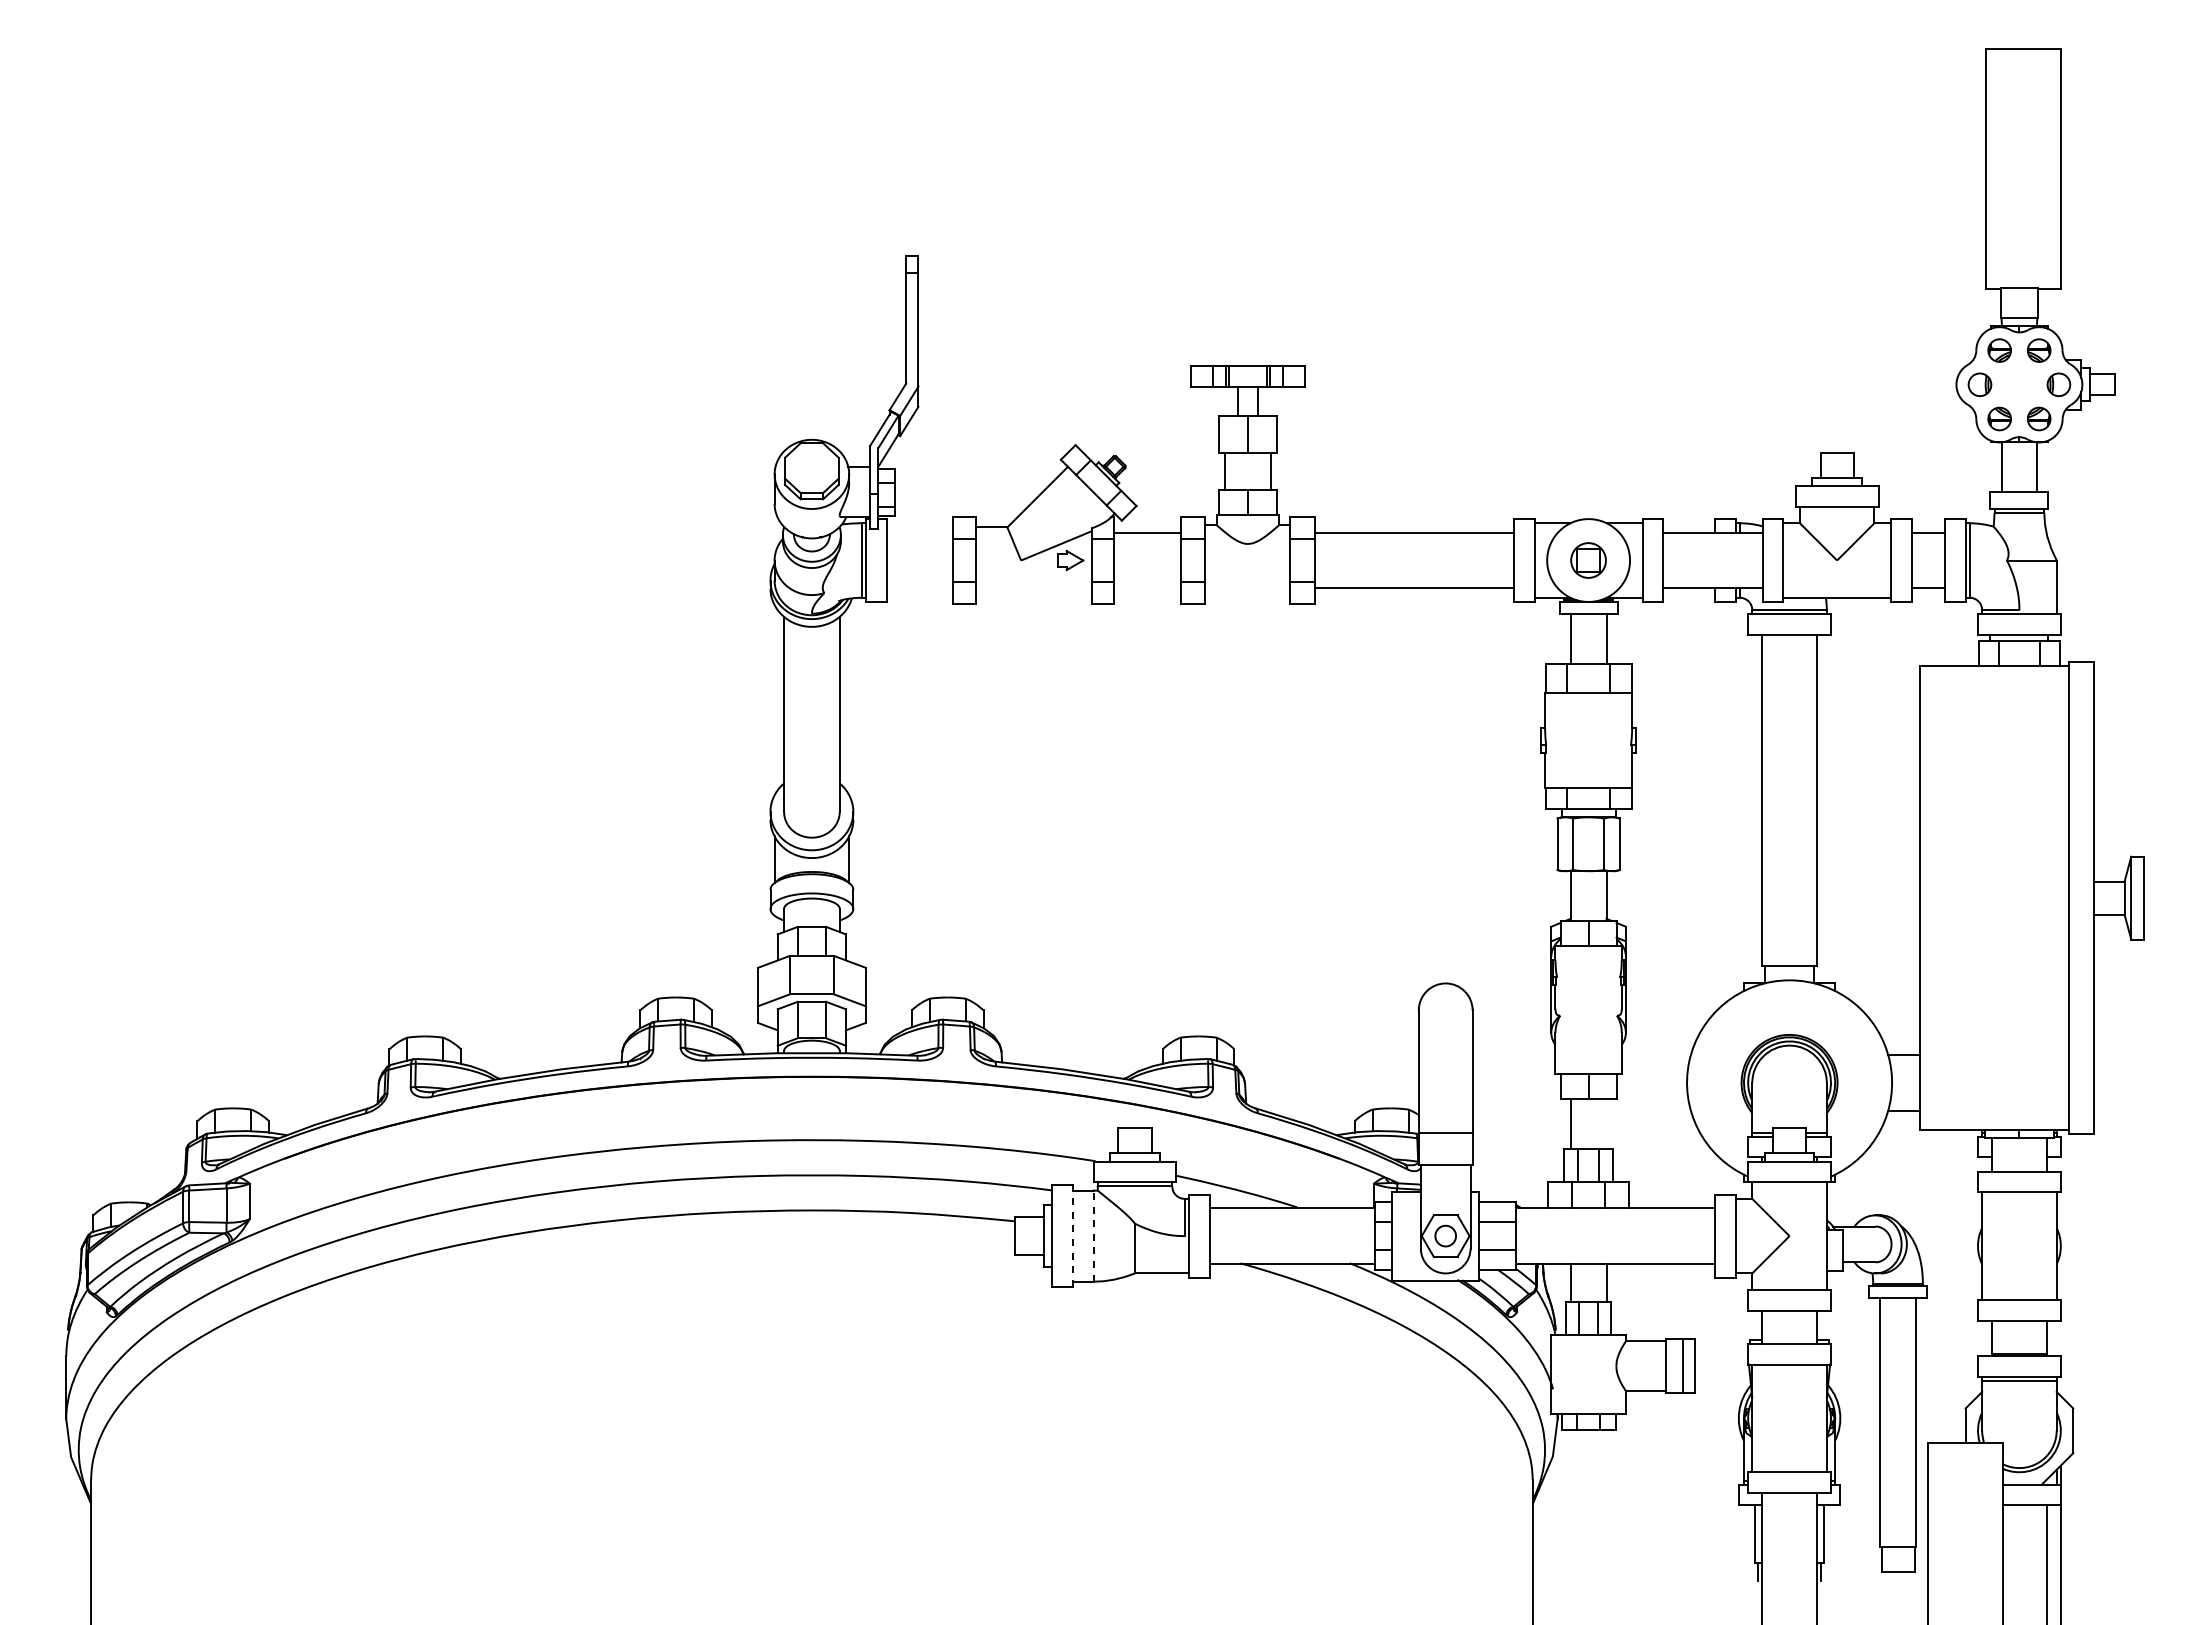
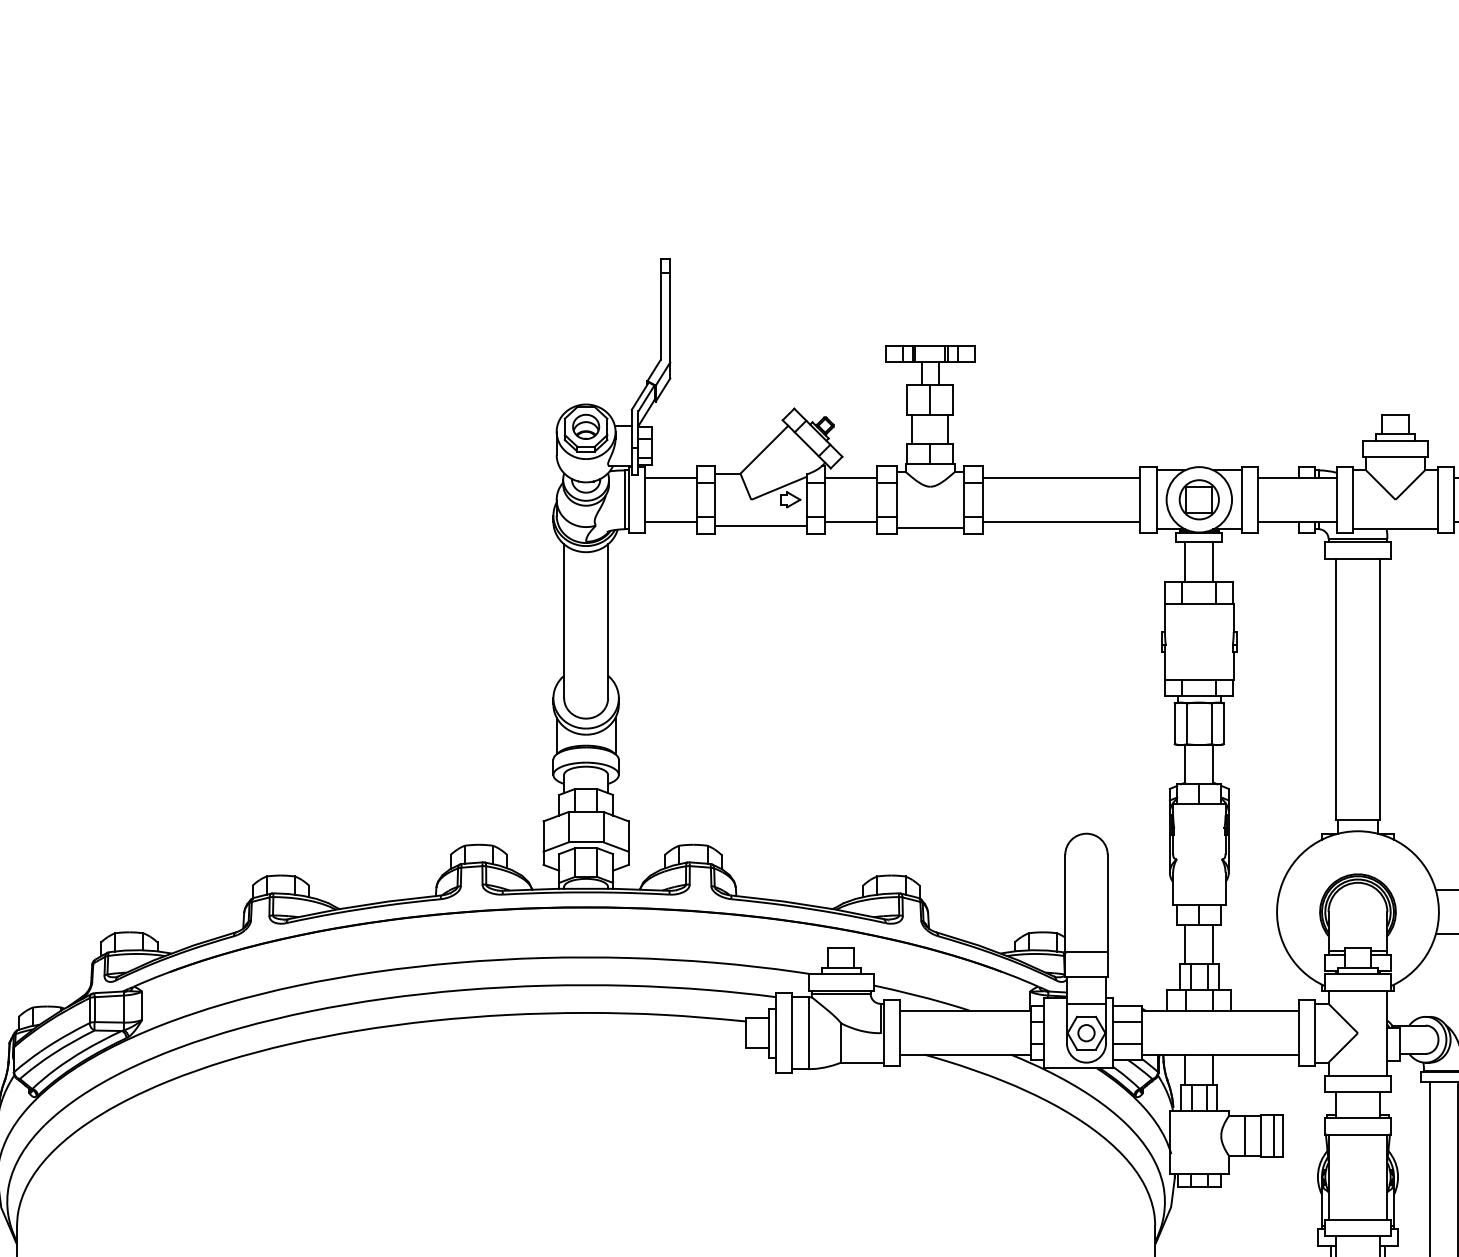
part: (811, 467) -> (585, 426), added
line: (919, 532) -> (671, 477), added
part: (1588, 560) -> (1199, 499), size x1.43
line: (919, 588) -> (671, 521), added
line: (1147, 588) -> (851, 521), added
line: (1033, 593) -> (761, 525), added
line: (1247, 595) -> (930, 527), added
line: (1606, 1123) -> (1213, 944), added
line: (1445, 1198) -> (1086, 1003), added
line: (1072, 1236) -> (791, 1033), dashed -> solid
line: (1093, 1236) -> (808, 1033), dashed -> solid
line: (1646, 1366) -> (1245, 1136), added

